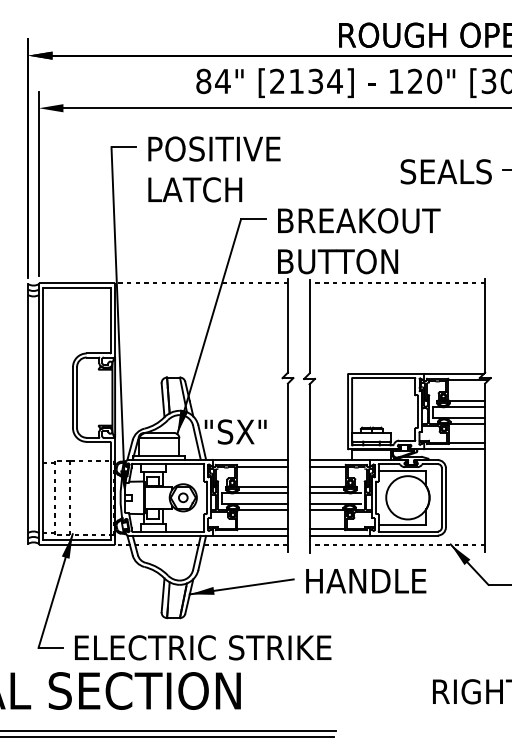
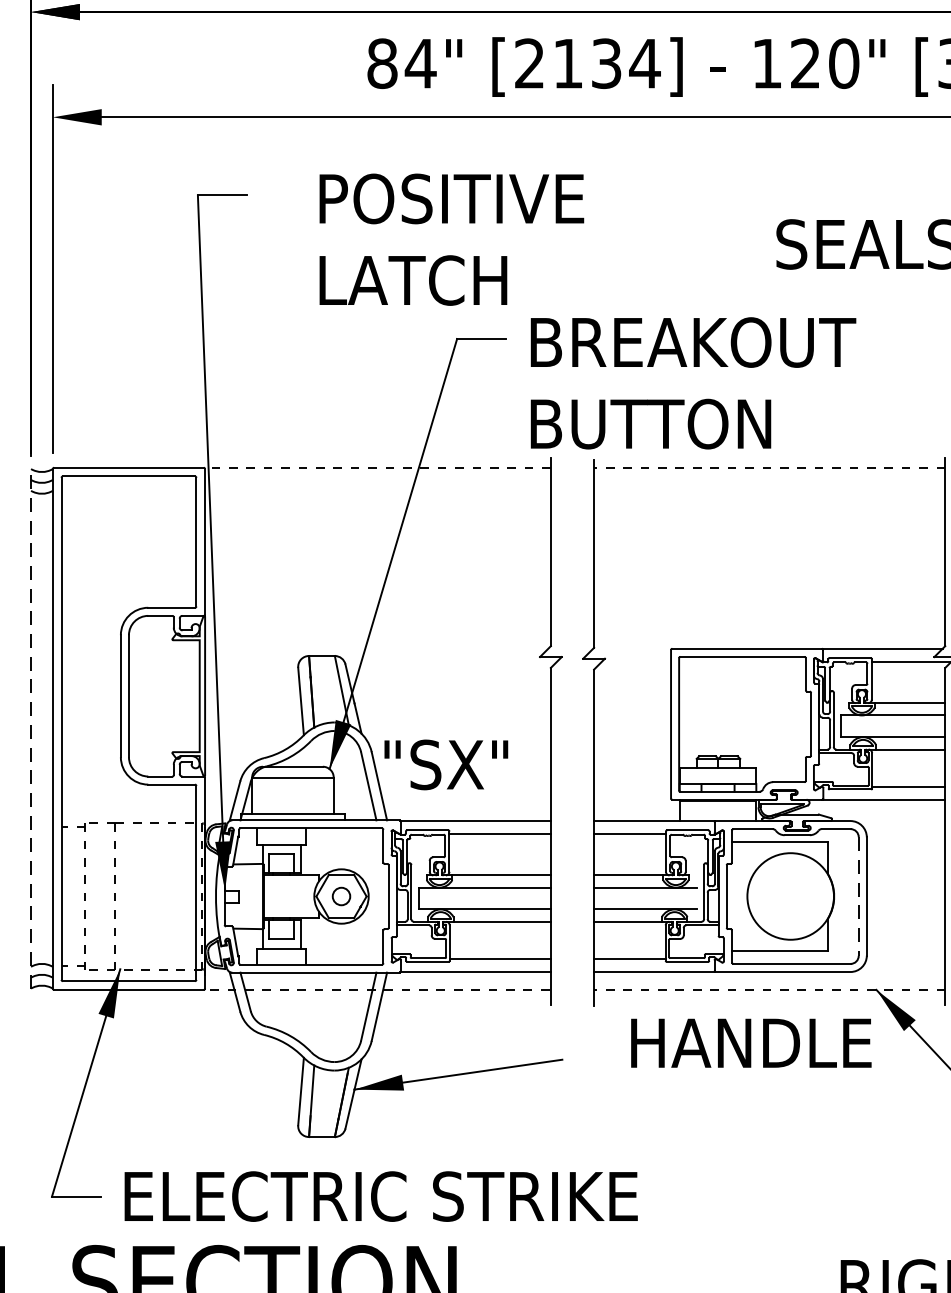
text: (214, 169) -> (451, 239), moved
line: (28, 413) -> (31, 727), solid -> dashed
line: (441, 497) -> (857, 895), solid -> dashed
text: (366, 581) -> (751, 1043), moved

